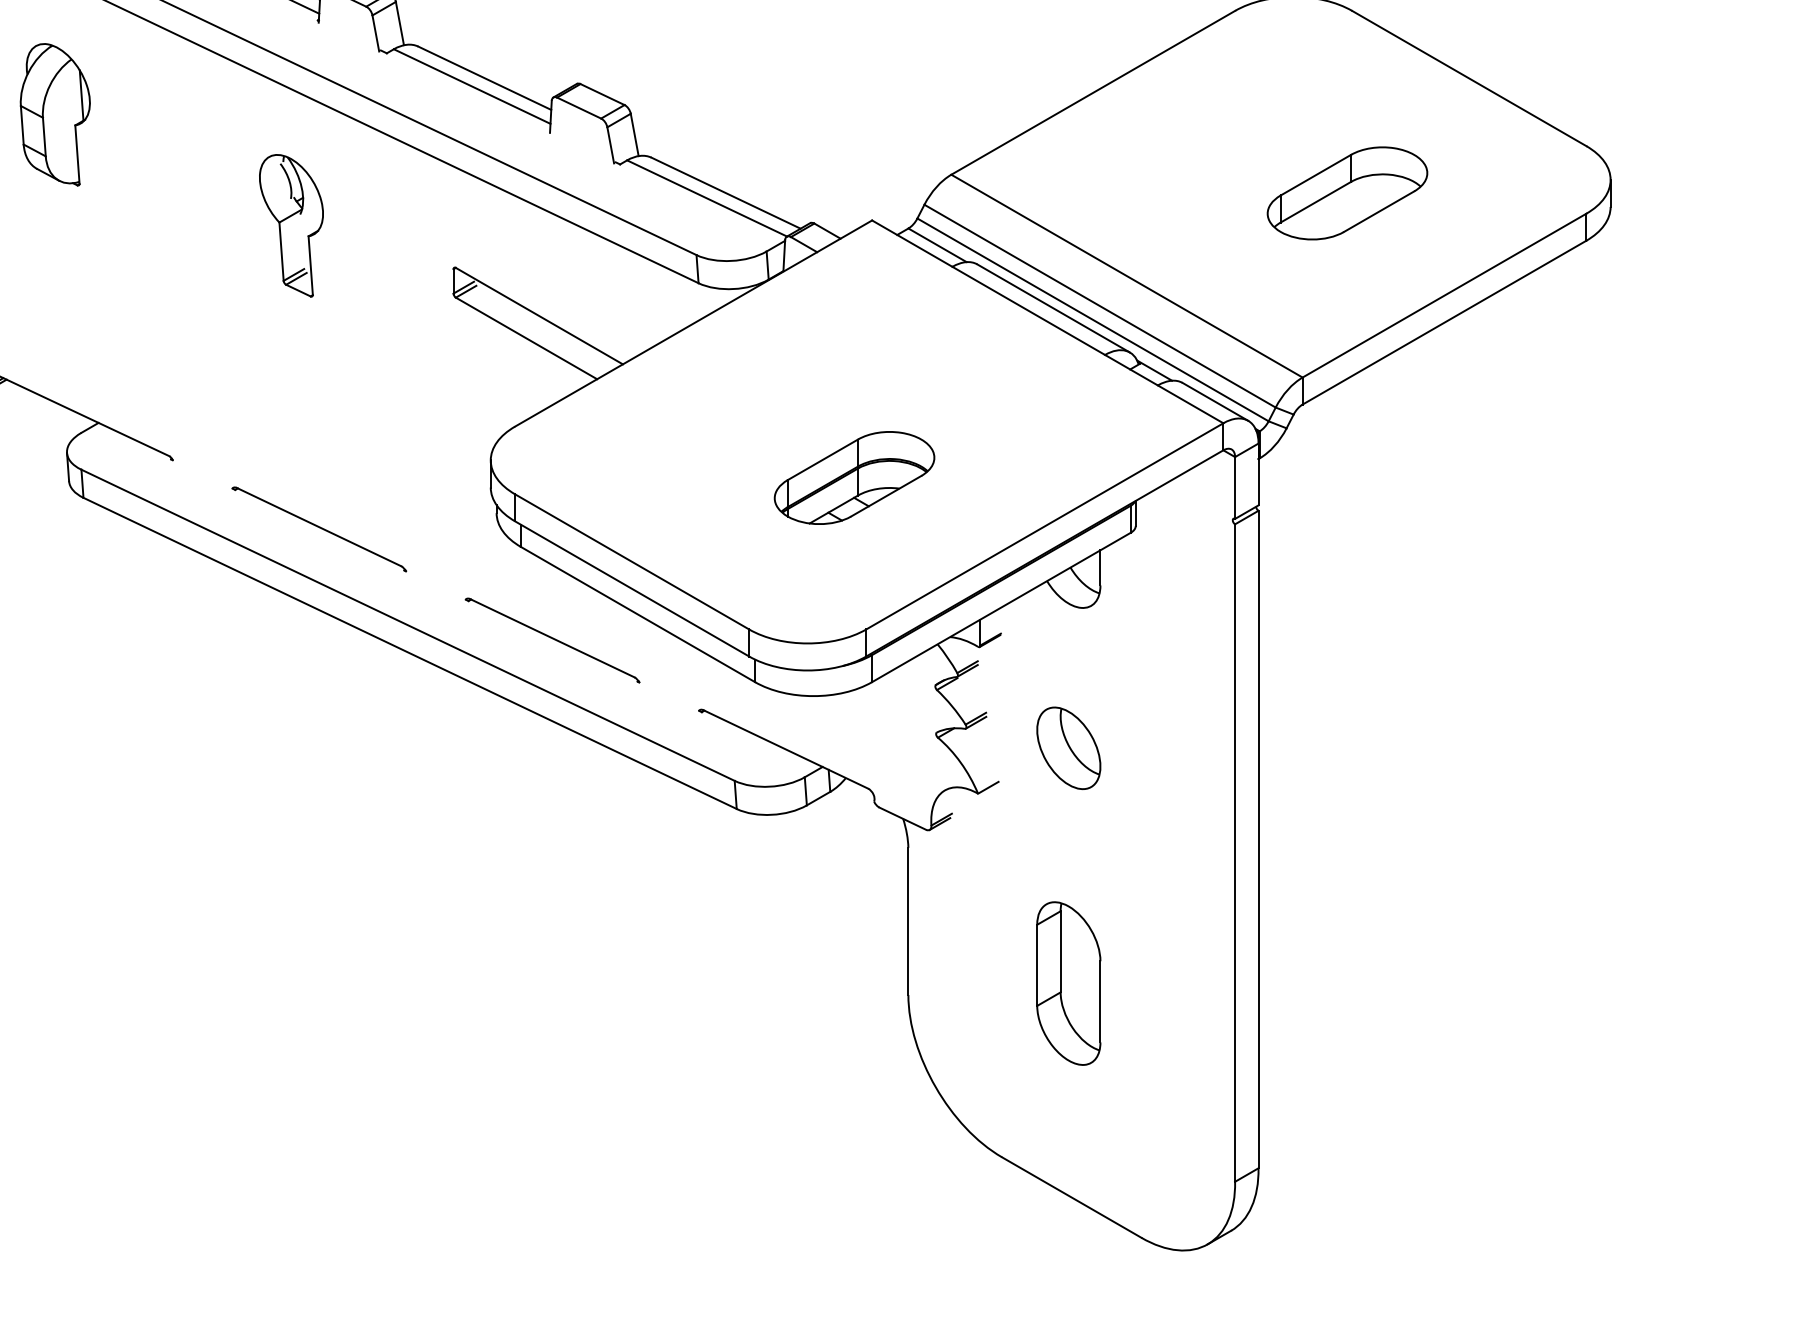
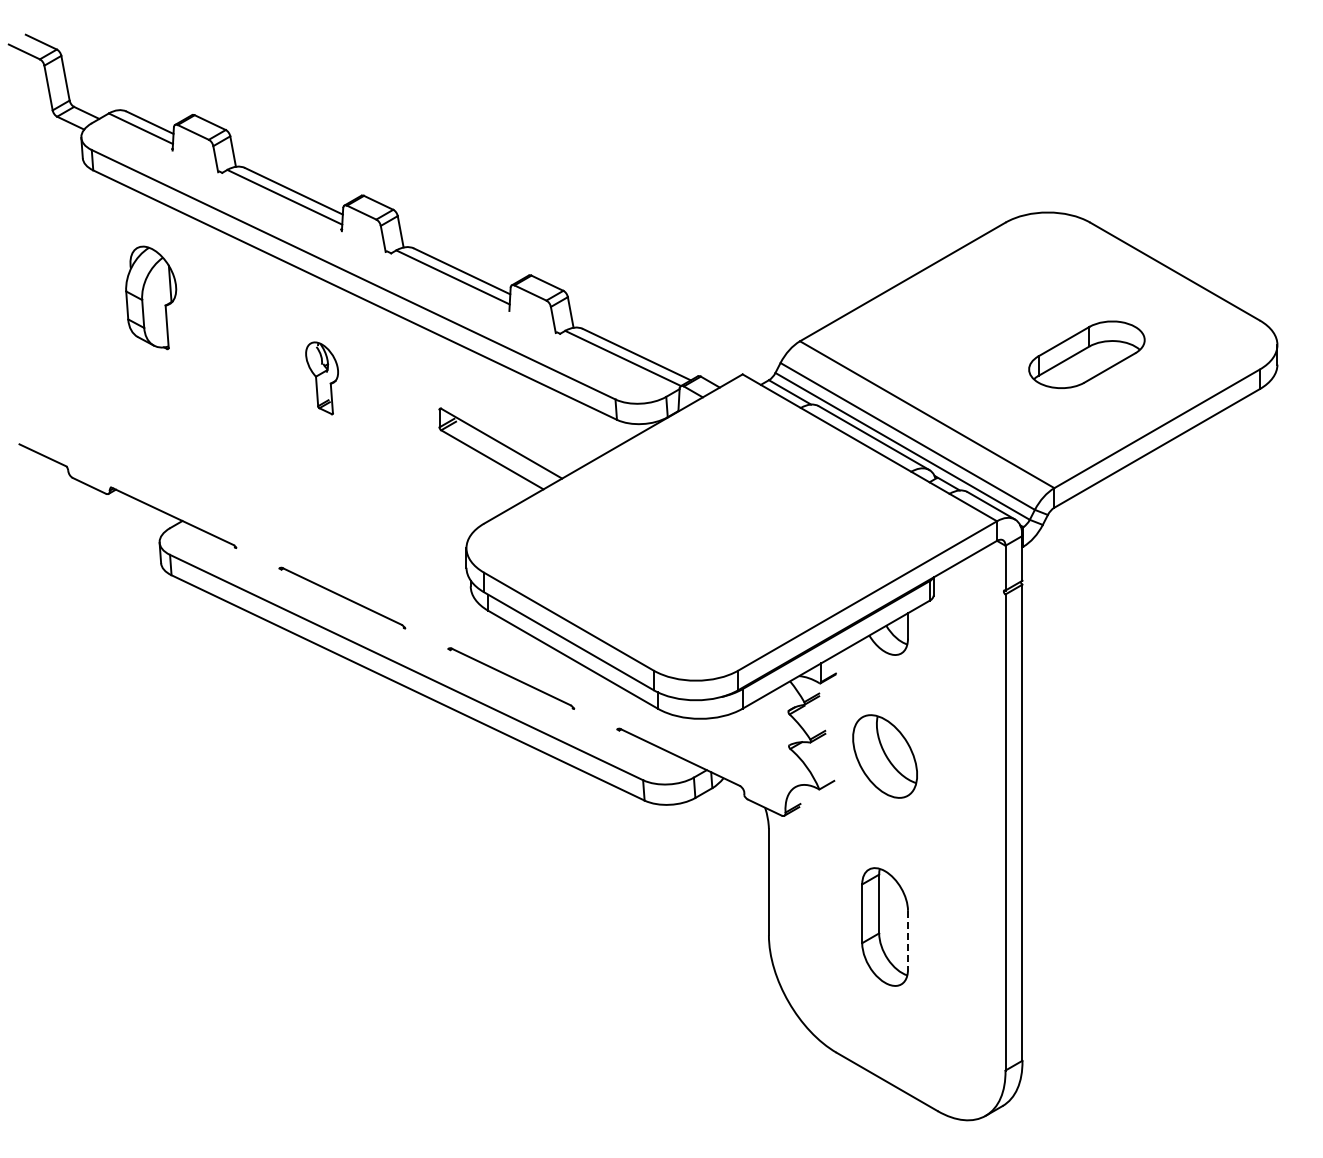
part: (290, 226) -> (321, 378), size x0.7
part: (853, 477) -> (729, 560), removed
part: (1067, 748) -> (884, 756), size x1.4
line: (1101, 1002) -> (908, 940), solid -> dashed

